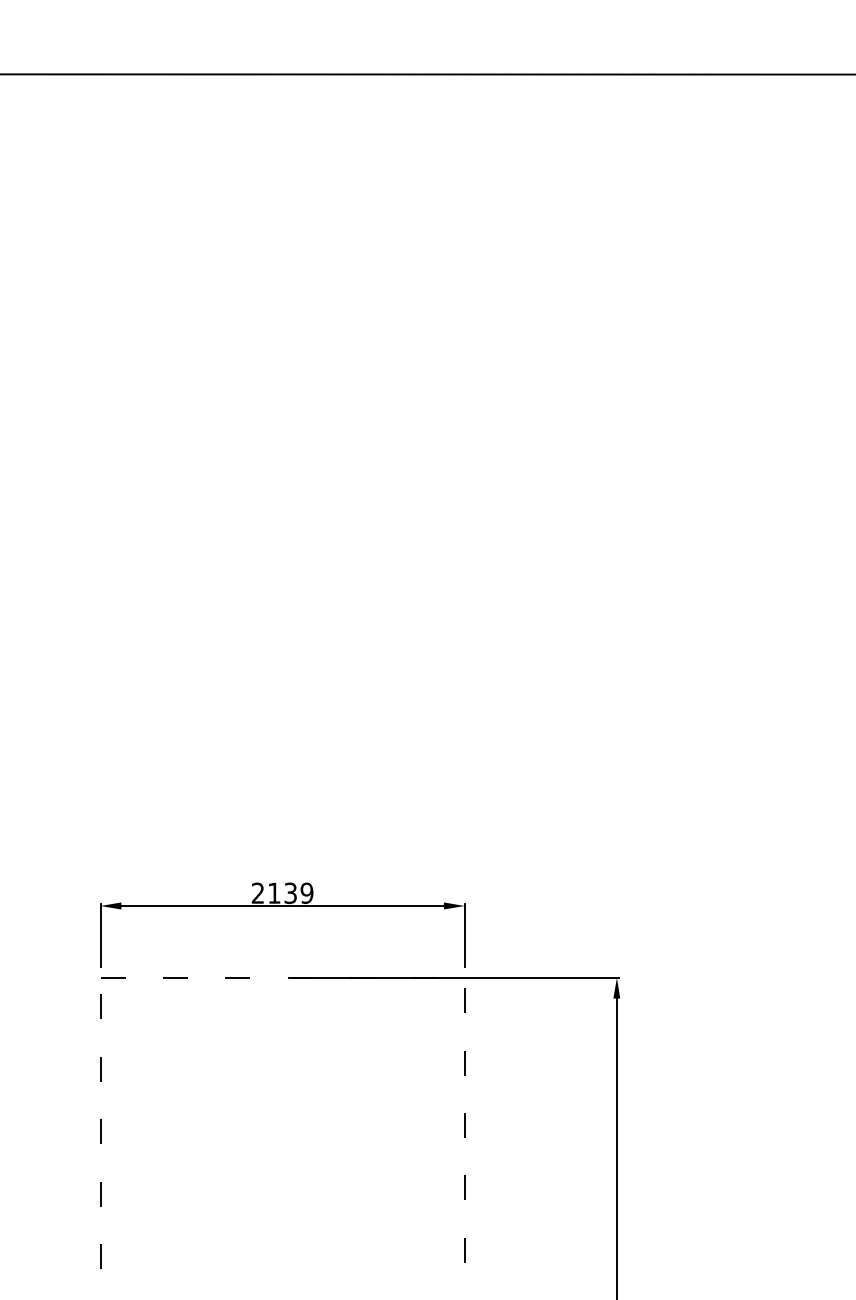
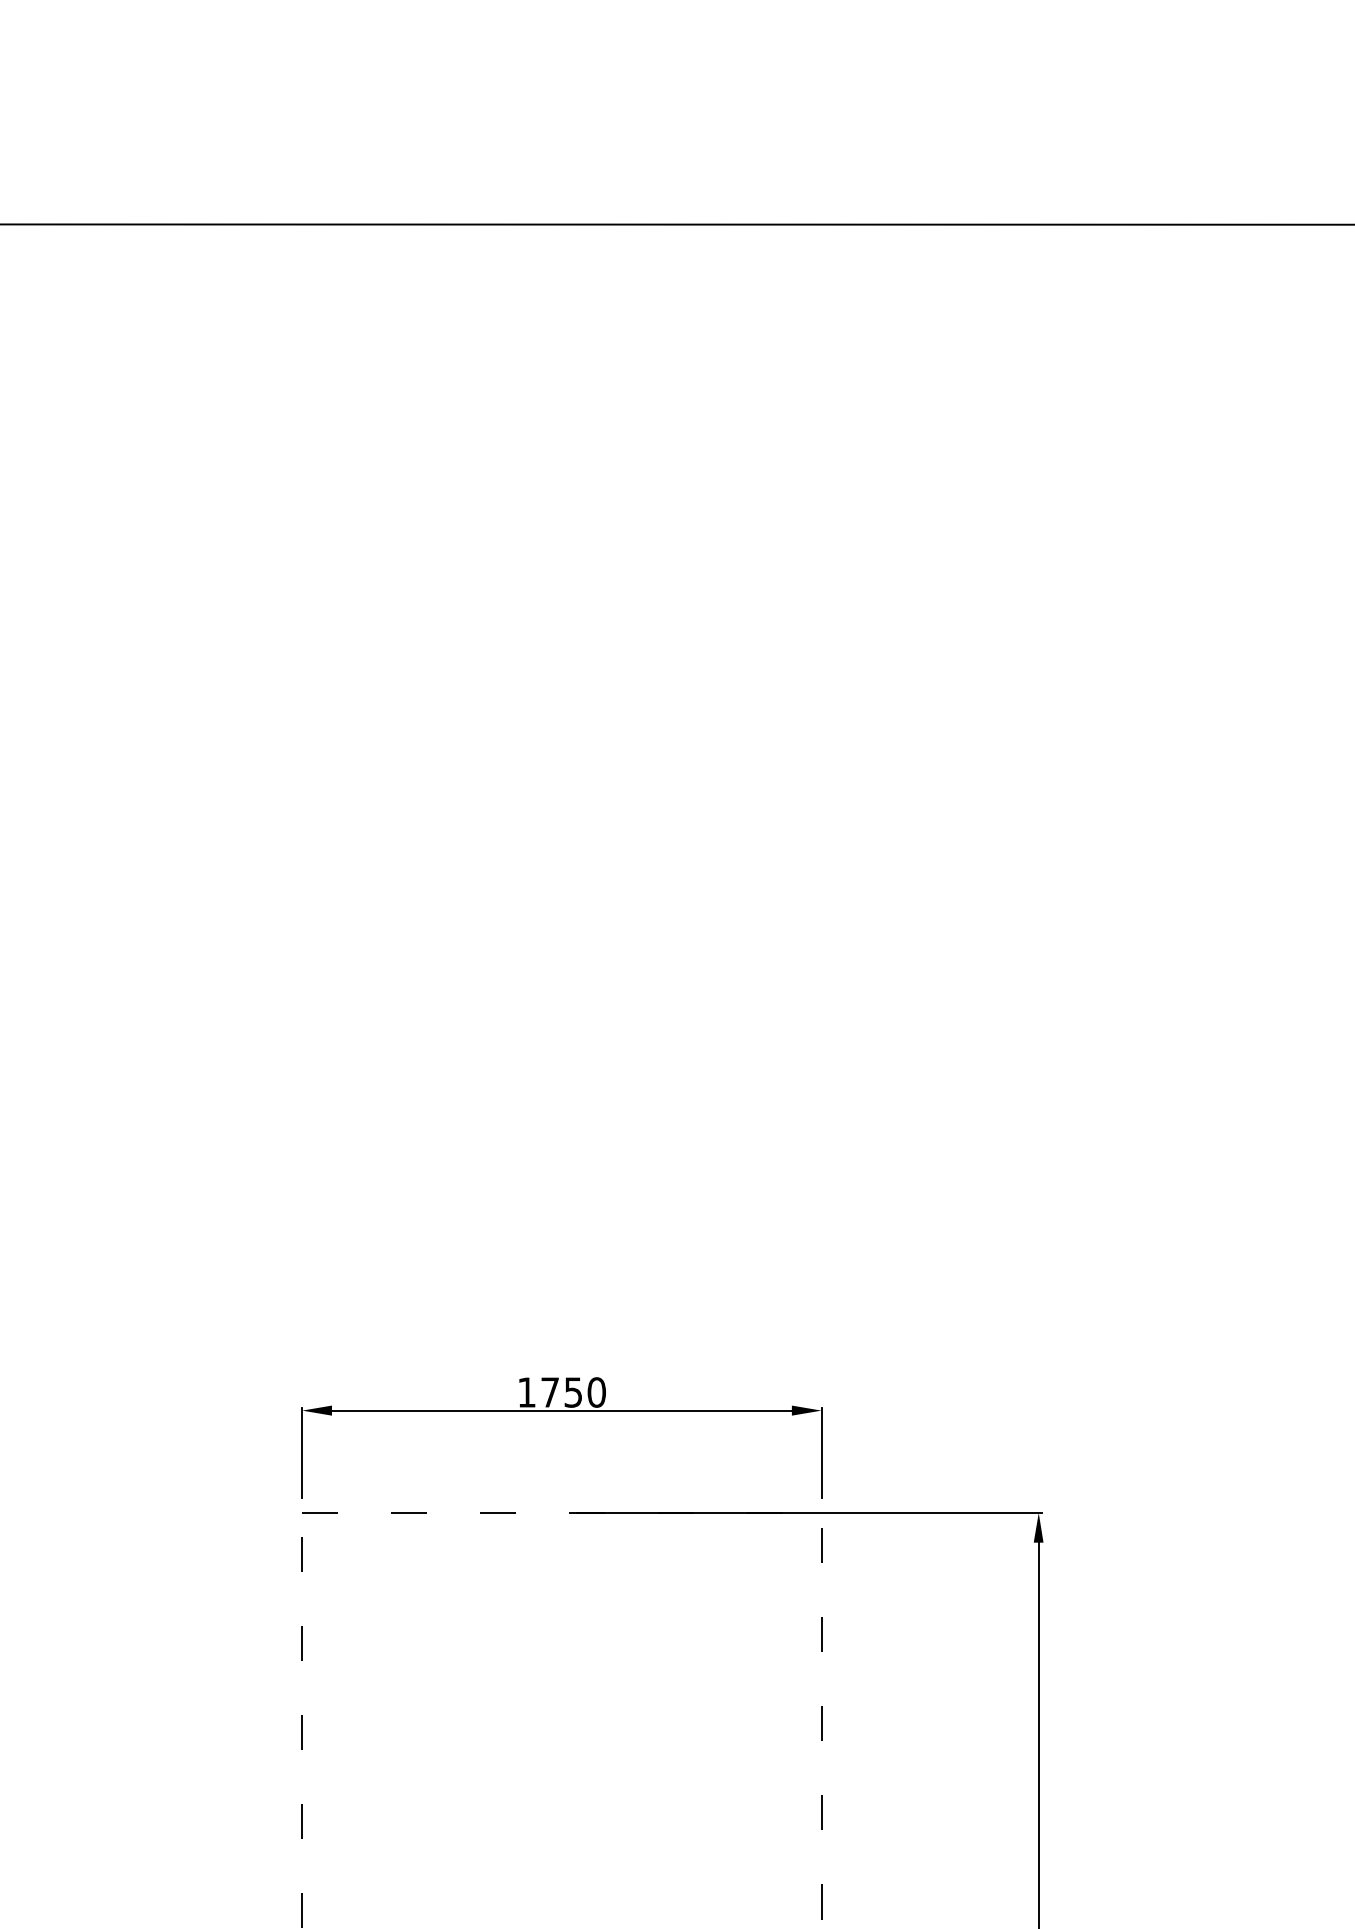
text: (282, 893) -> (561, 1392), 2139 -> 1750

